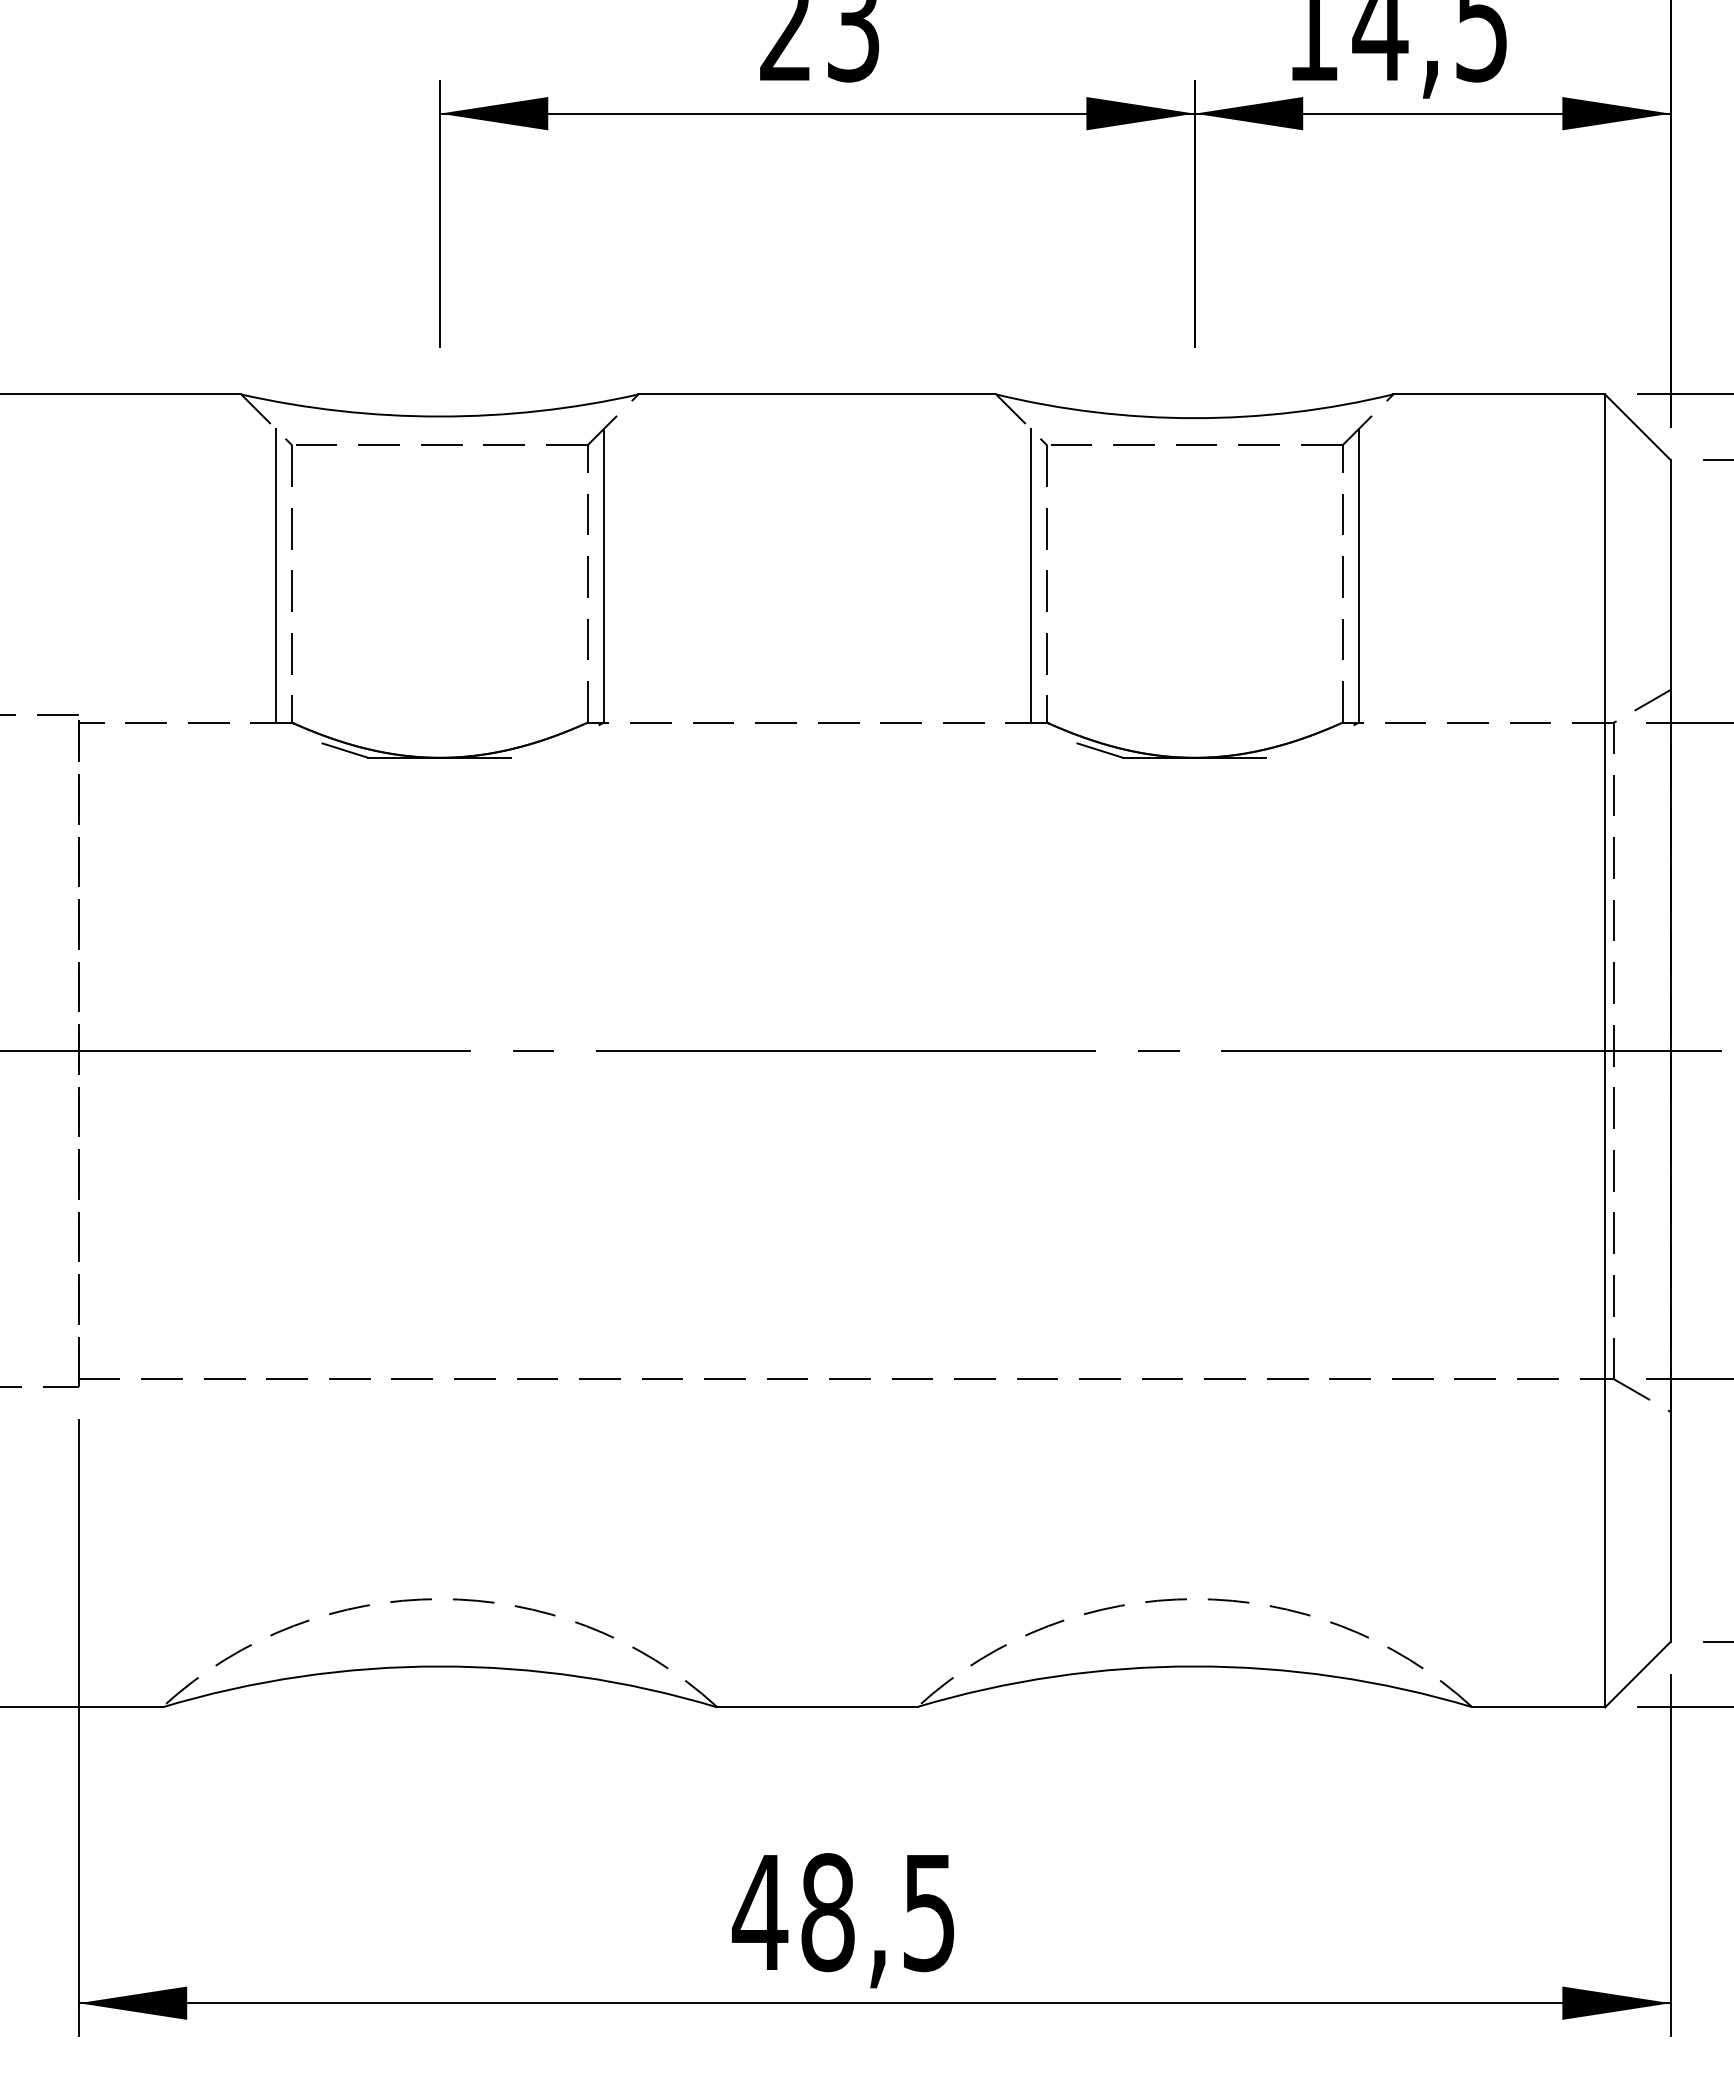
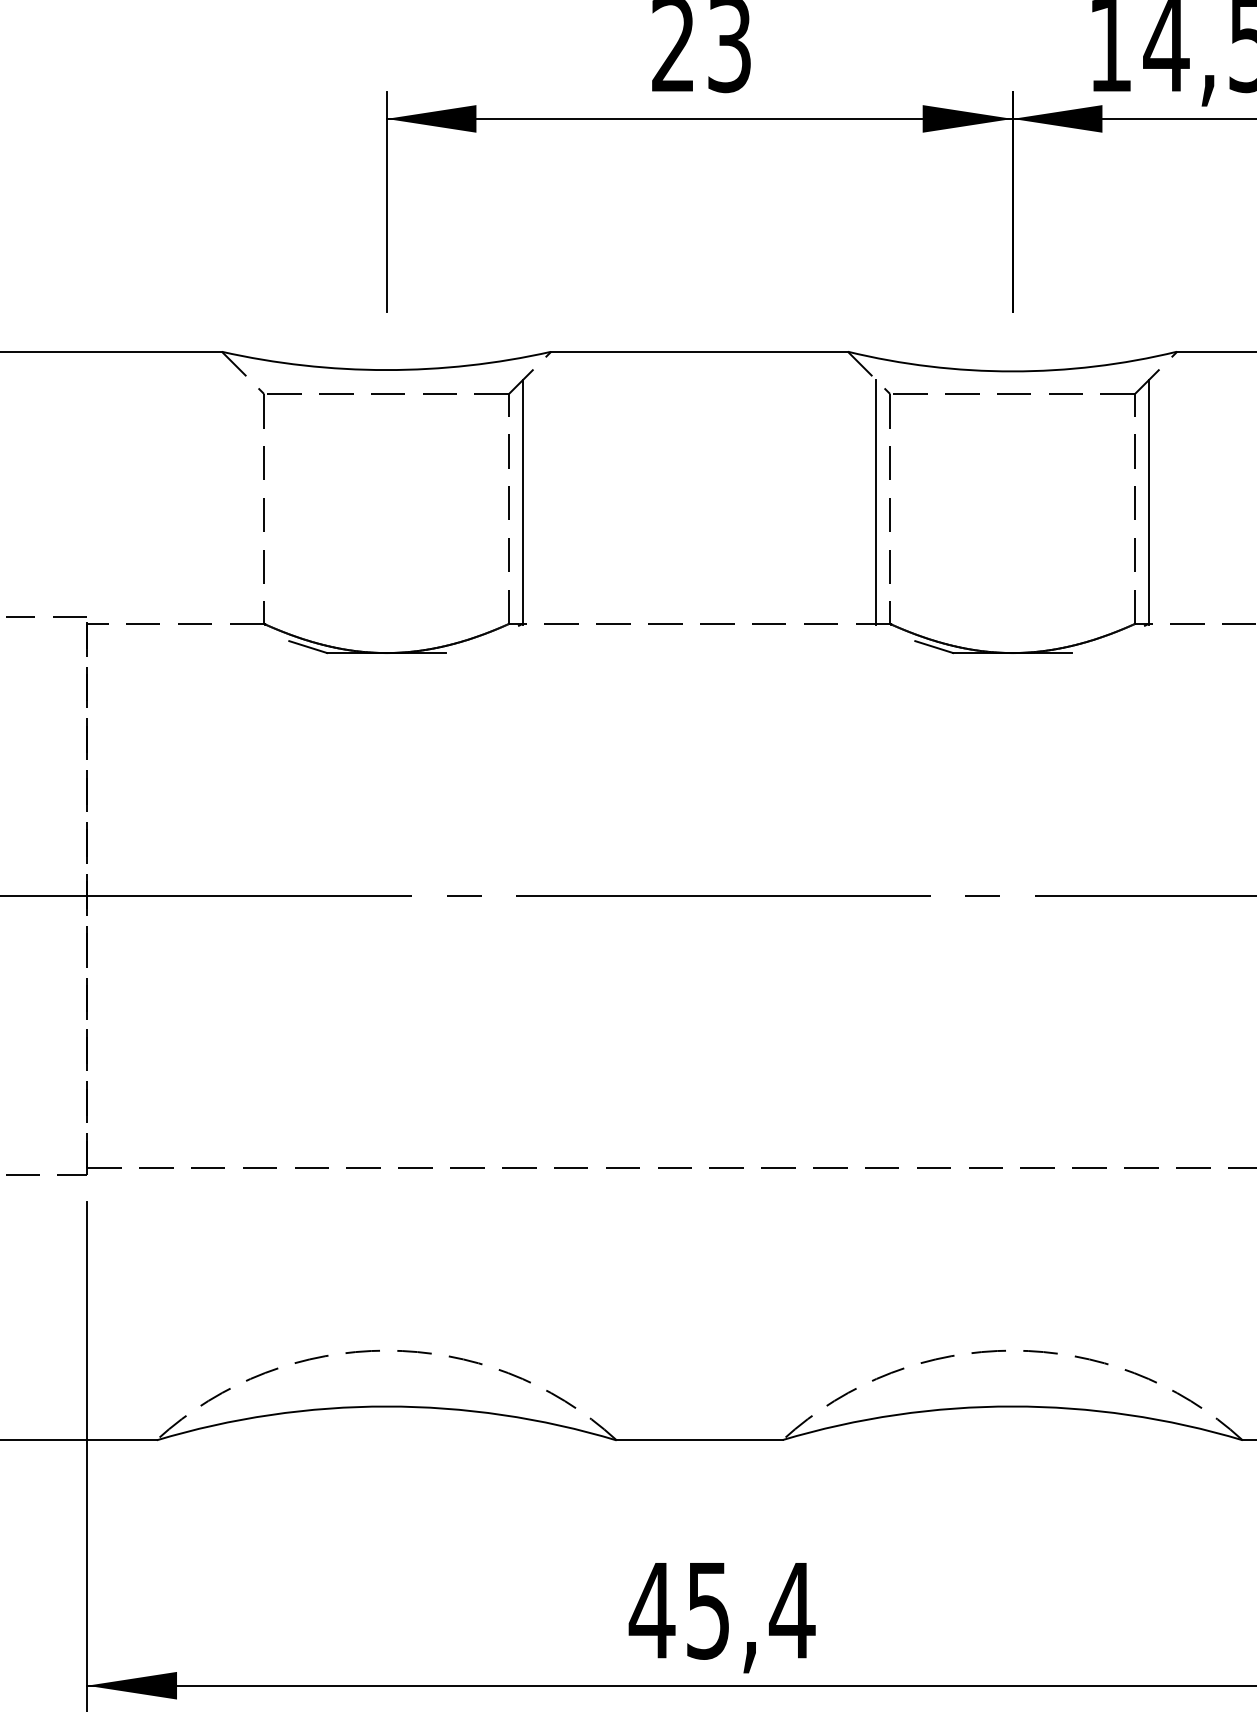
line: (275, 575) -> (250, 501), removed
text: (879, 1912) -> (751, 1610), 48,5 -> 45,4

